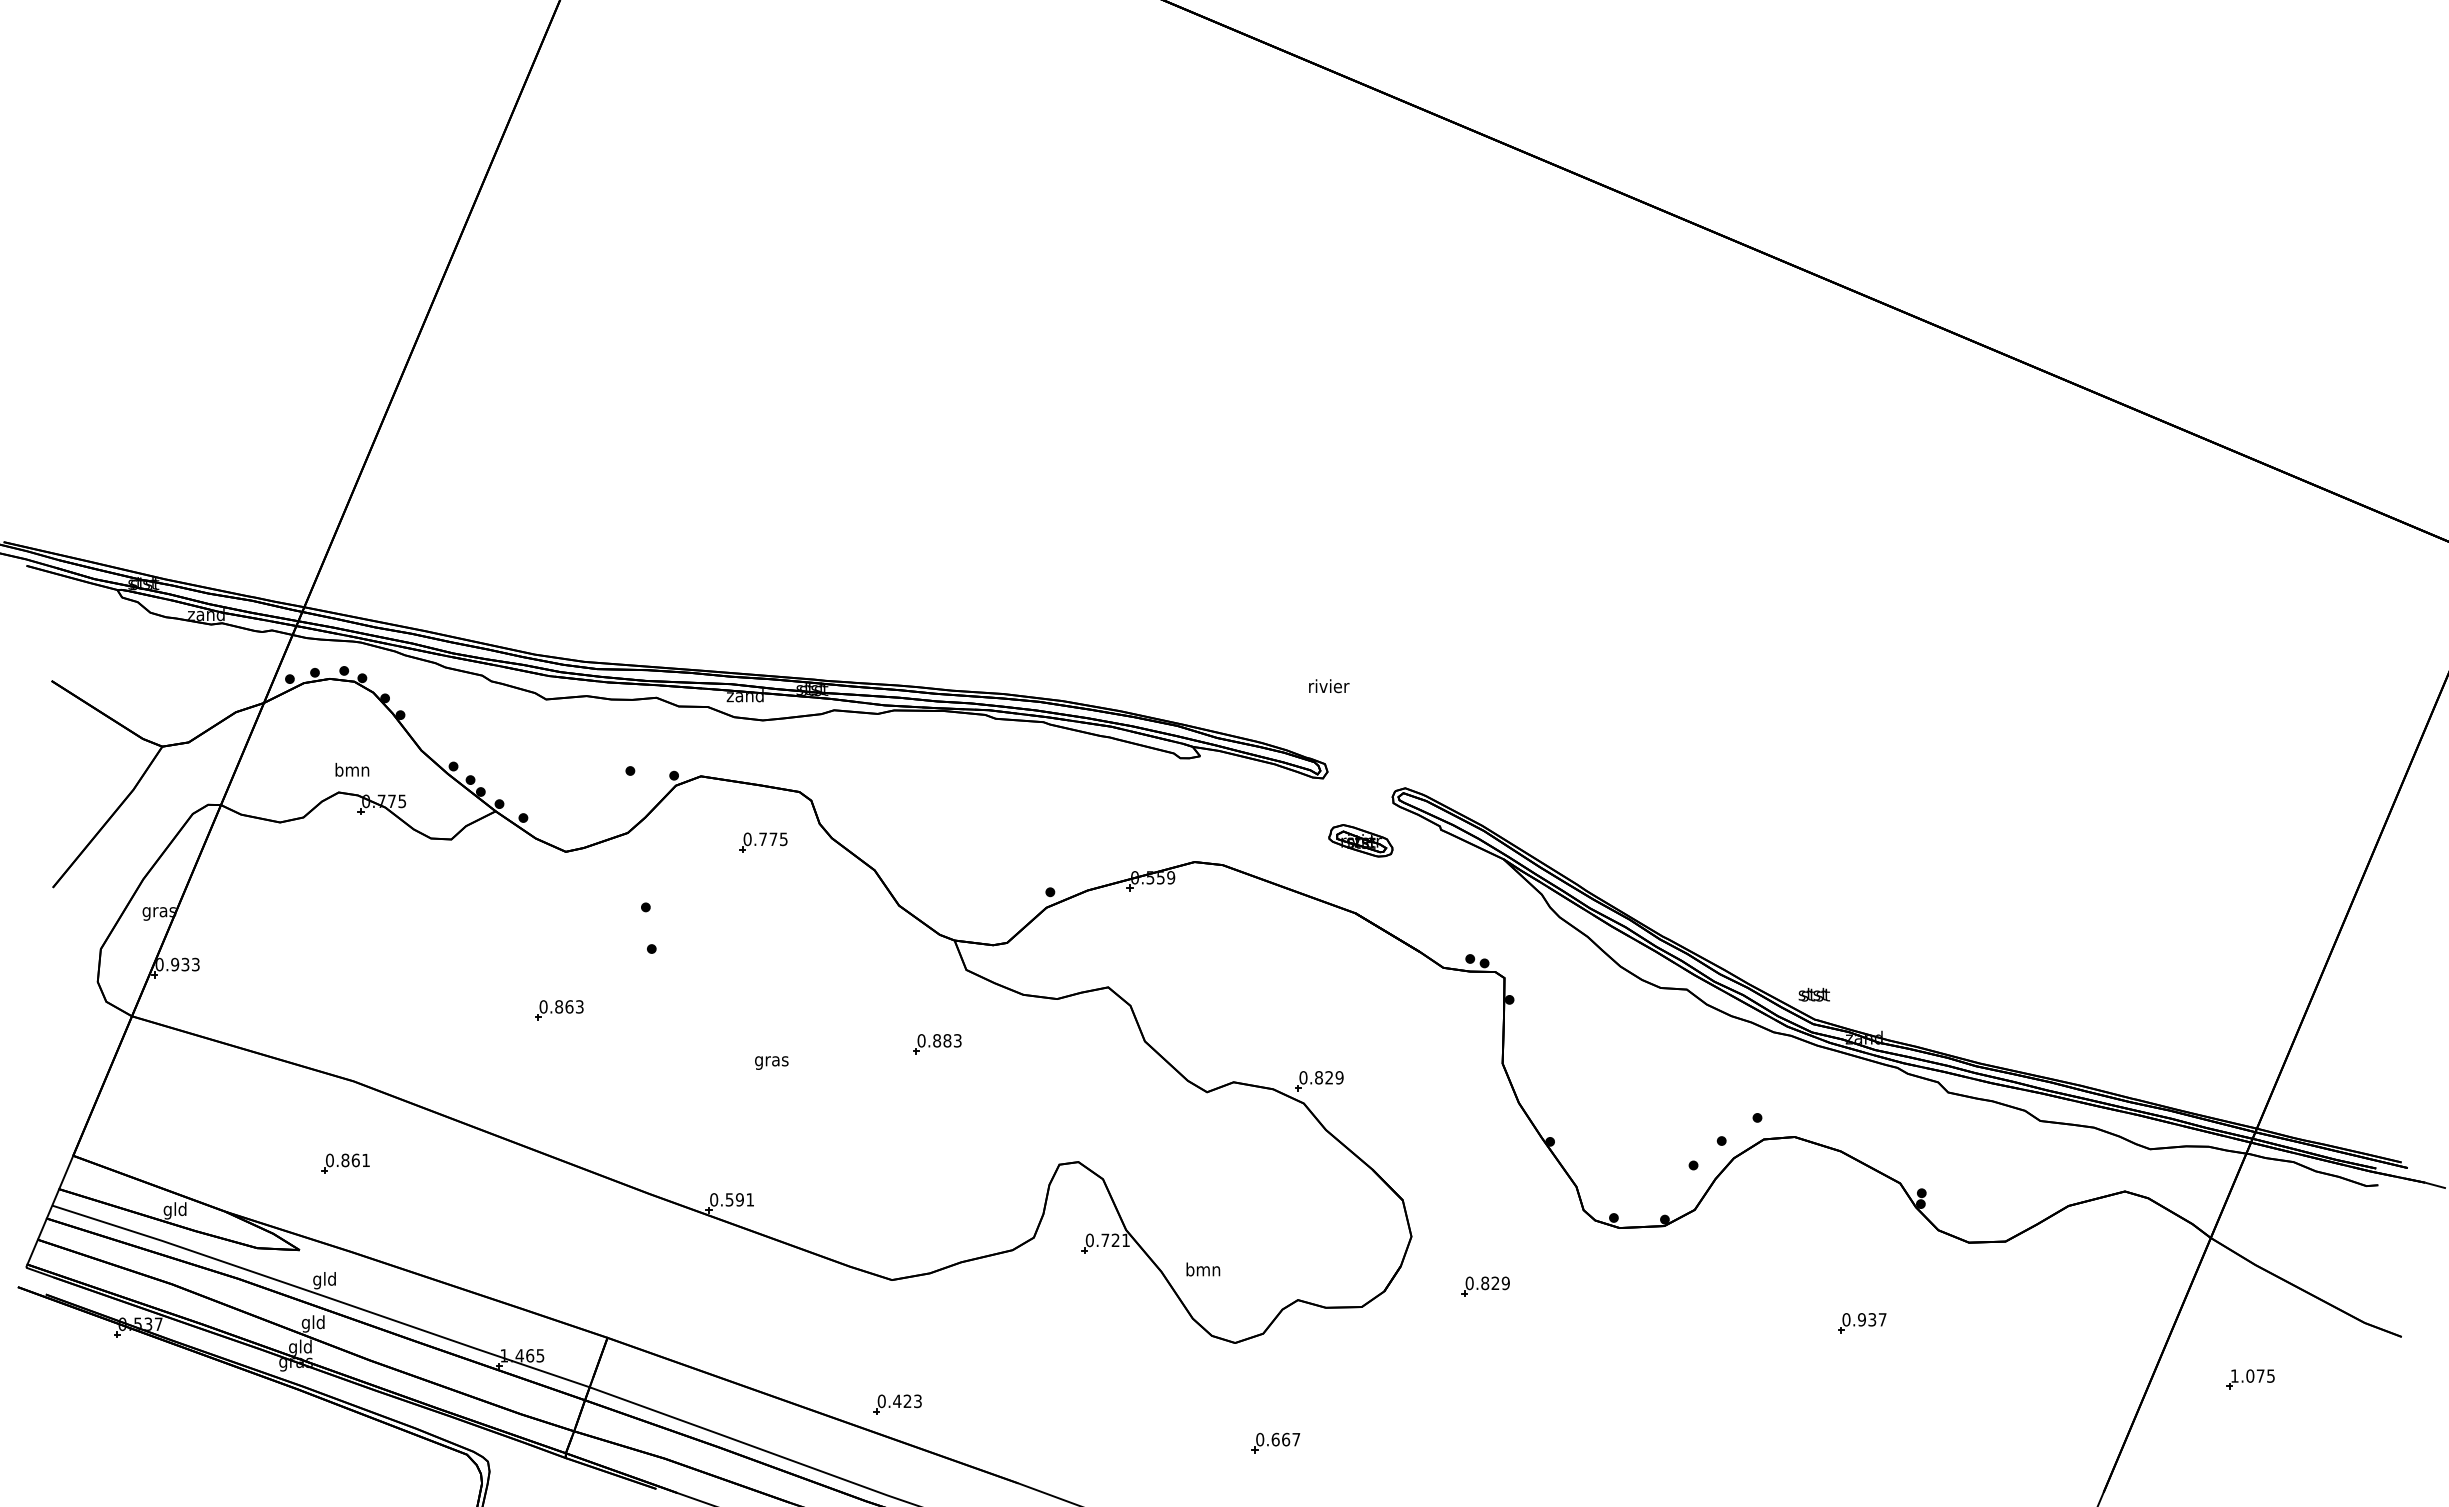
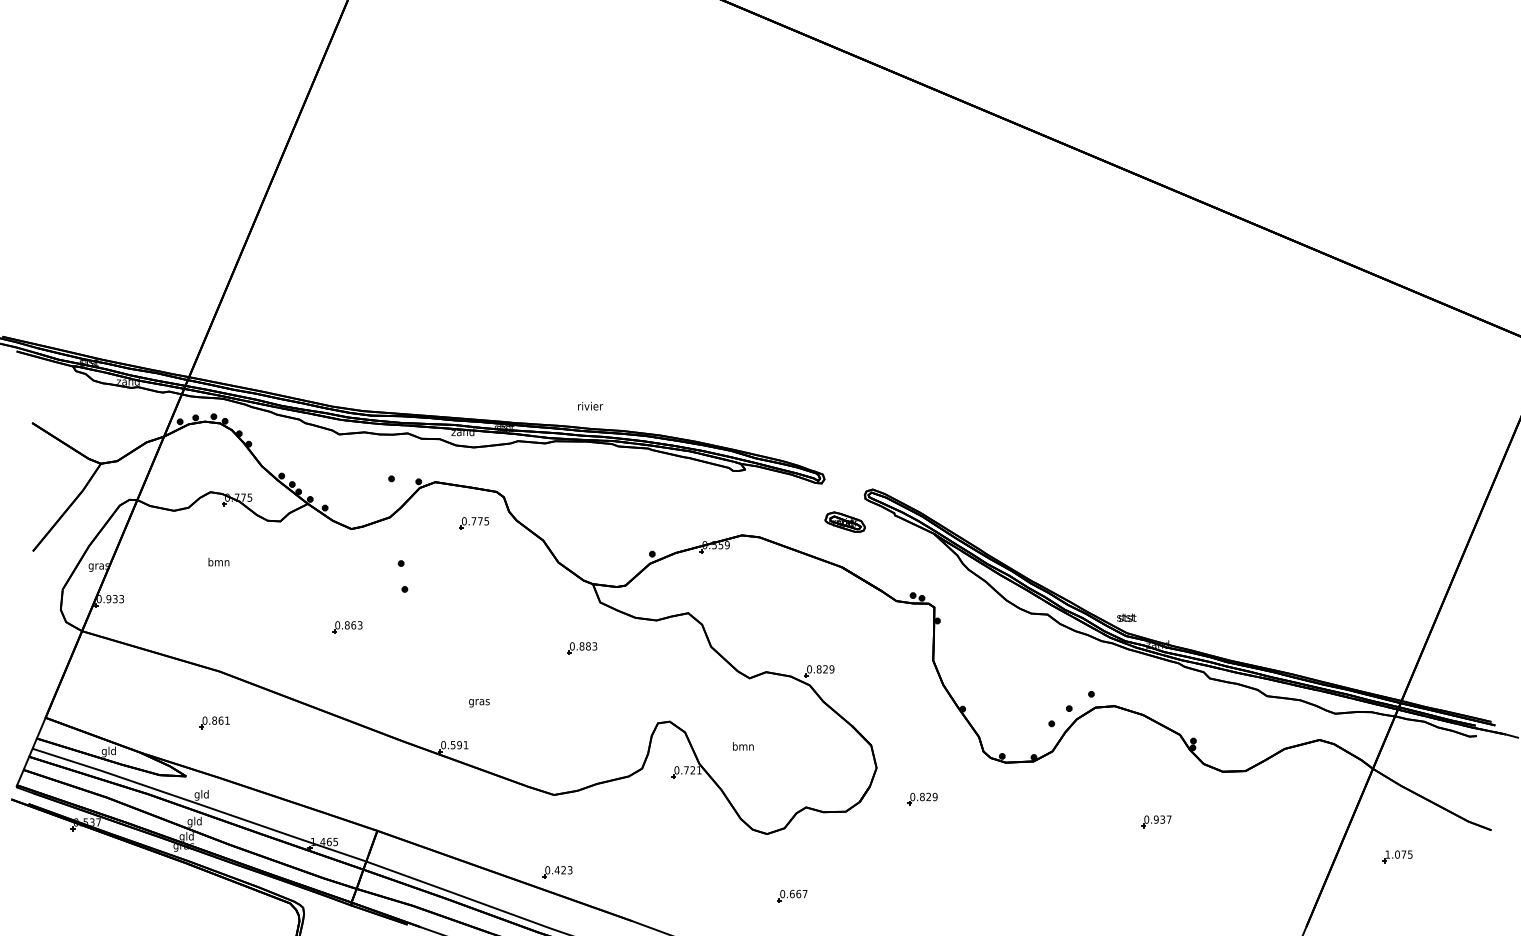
text: (1329, 686) -> (590, 406), moved
text: (351, 770) -> (218, 562), moved
text: (771, 1063) -> (479, 703), moved
text: (1203, 1269) -> (743, 746), moved

